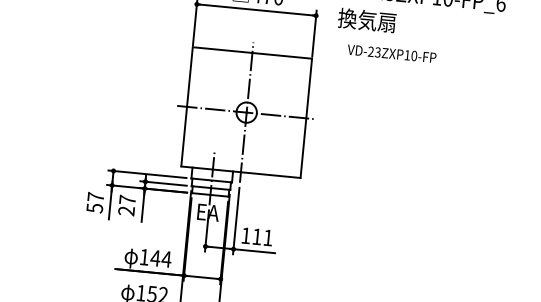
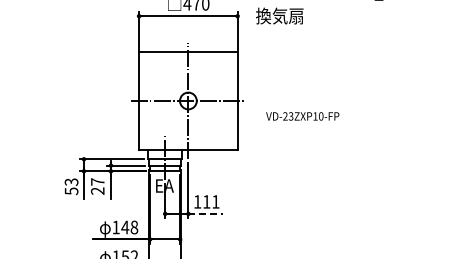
text: (391, 53) -> (302, 116), moved
text: (95, 196) -> (71, 181), 57 -> 53
line: (255, 250) -> (206, 213), solid -> dashed
text: (166, 259) -> (134, 227), 144 -> 148

